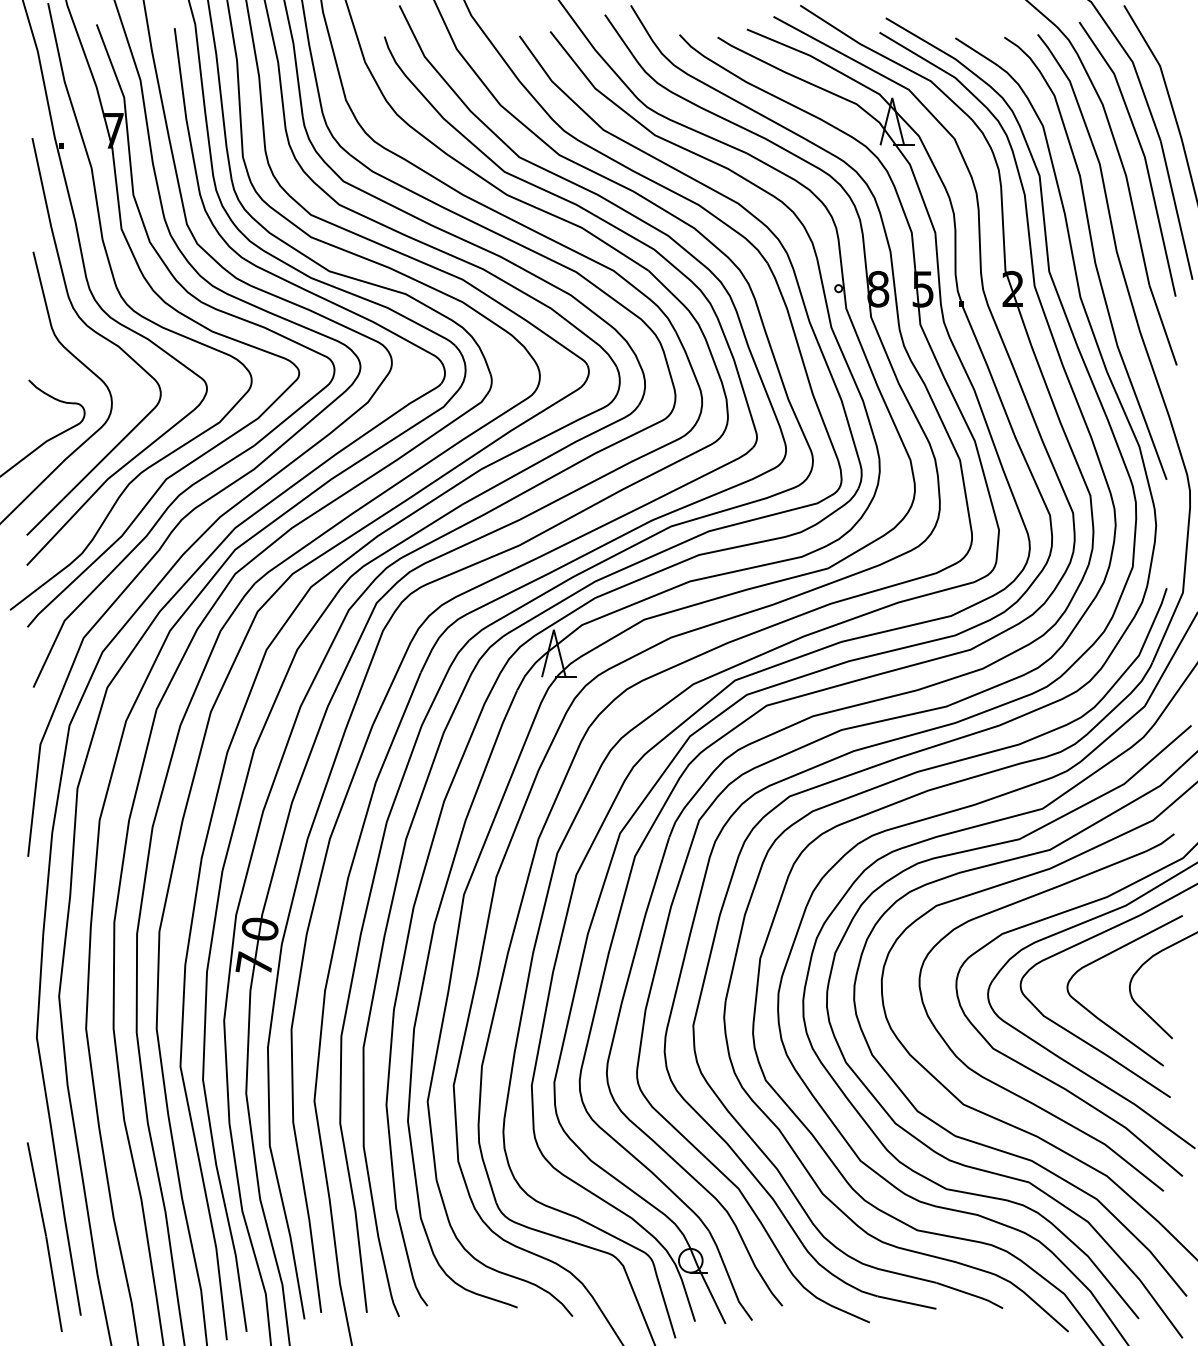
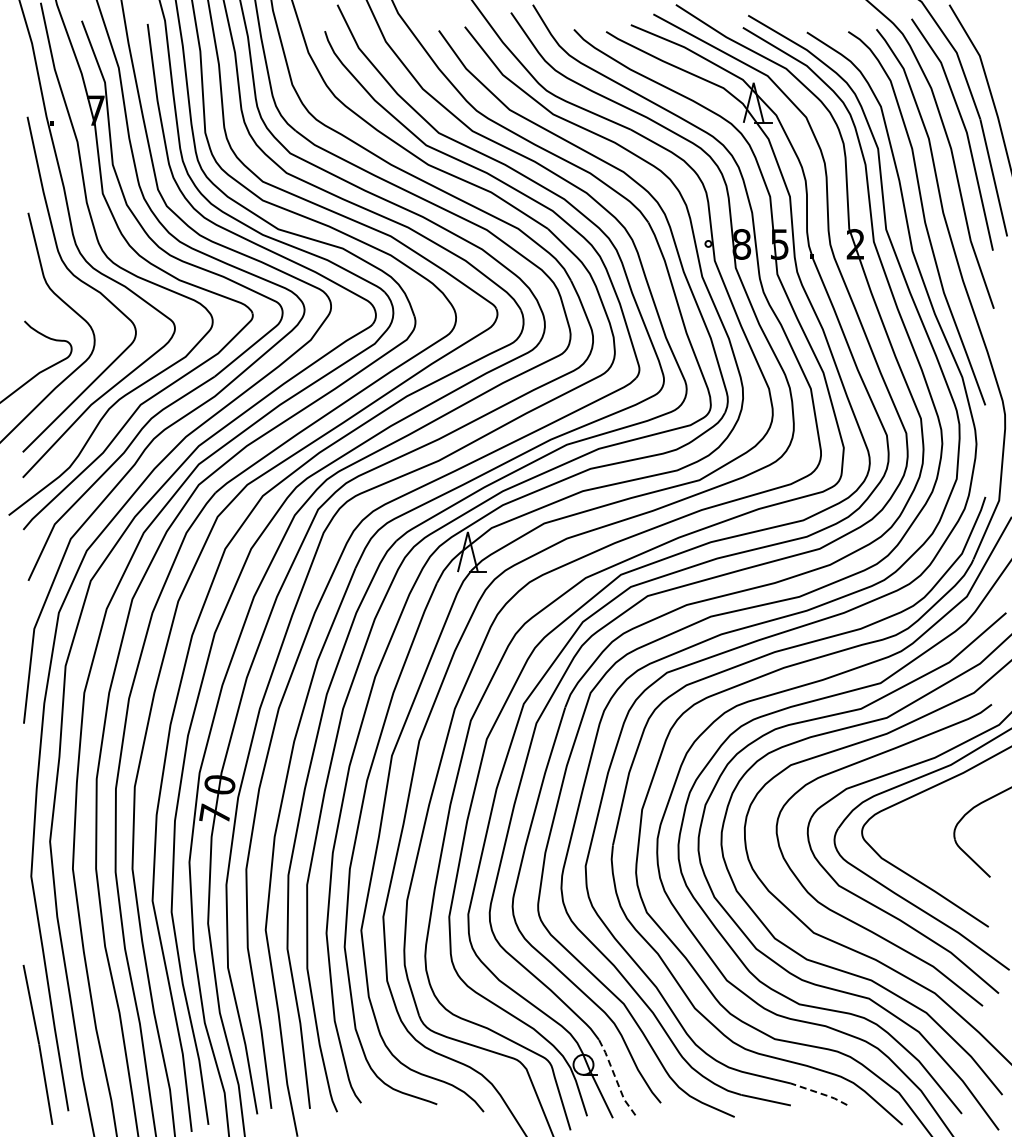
curve: (1104, 1021) -> (932, 862), removed
line: (728, 1276) -> (615, 1078), solid -> dashed
line: (971, 1294) -> (820, 1093), solid -> dashed

